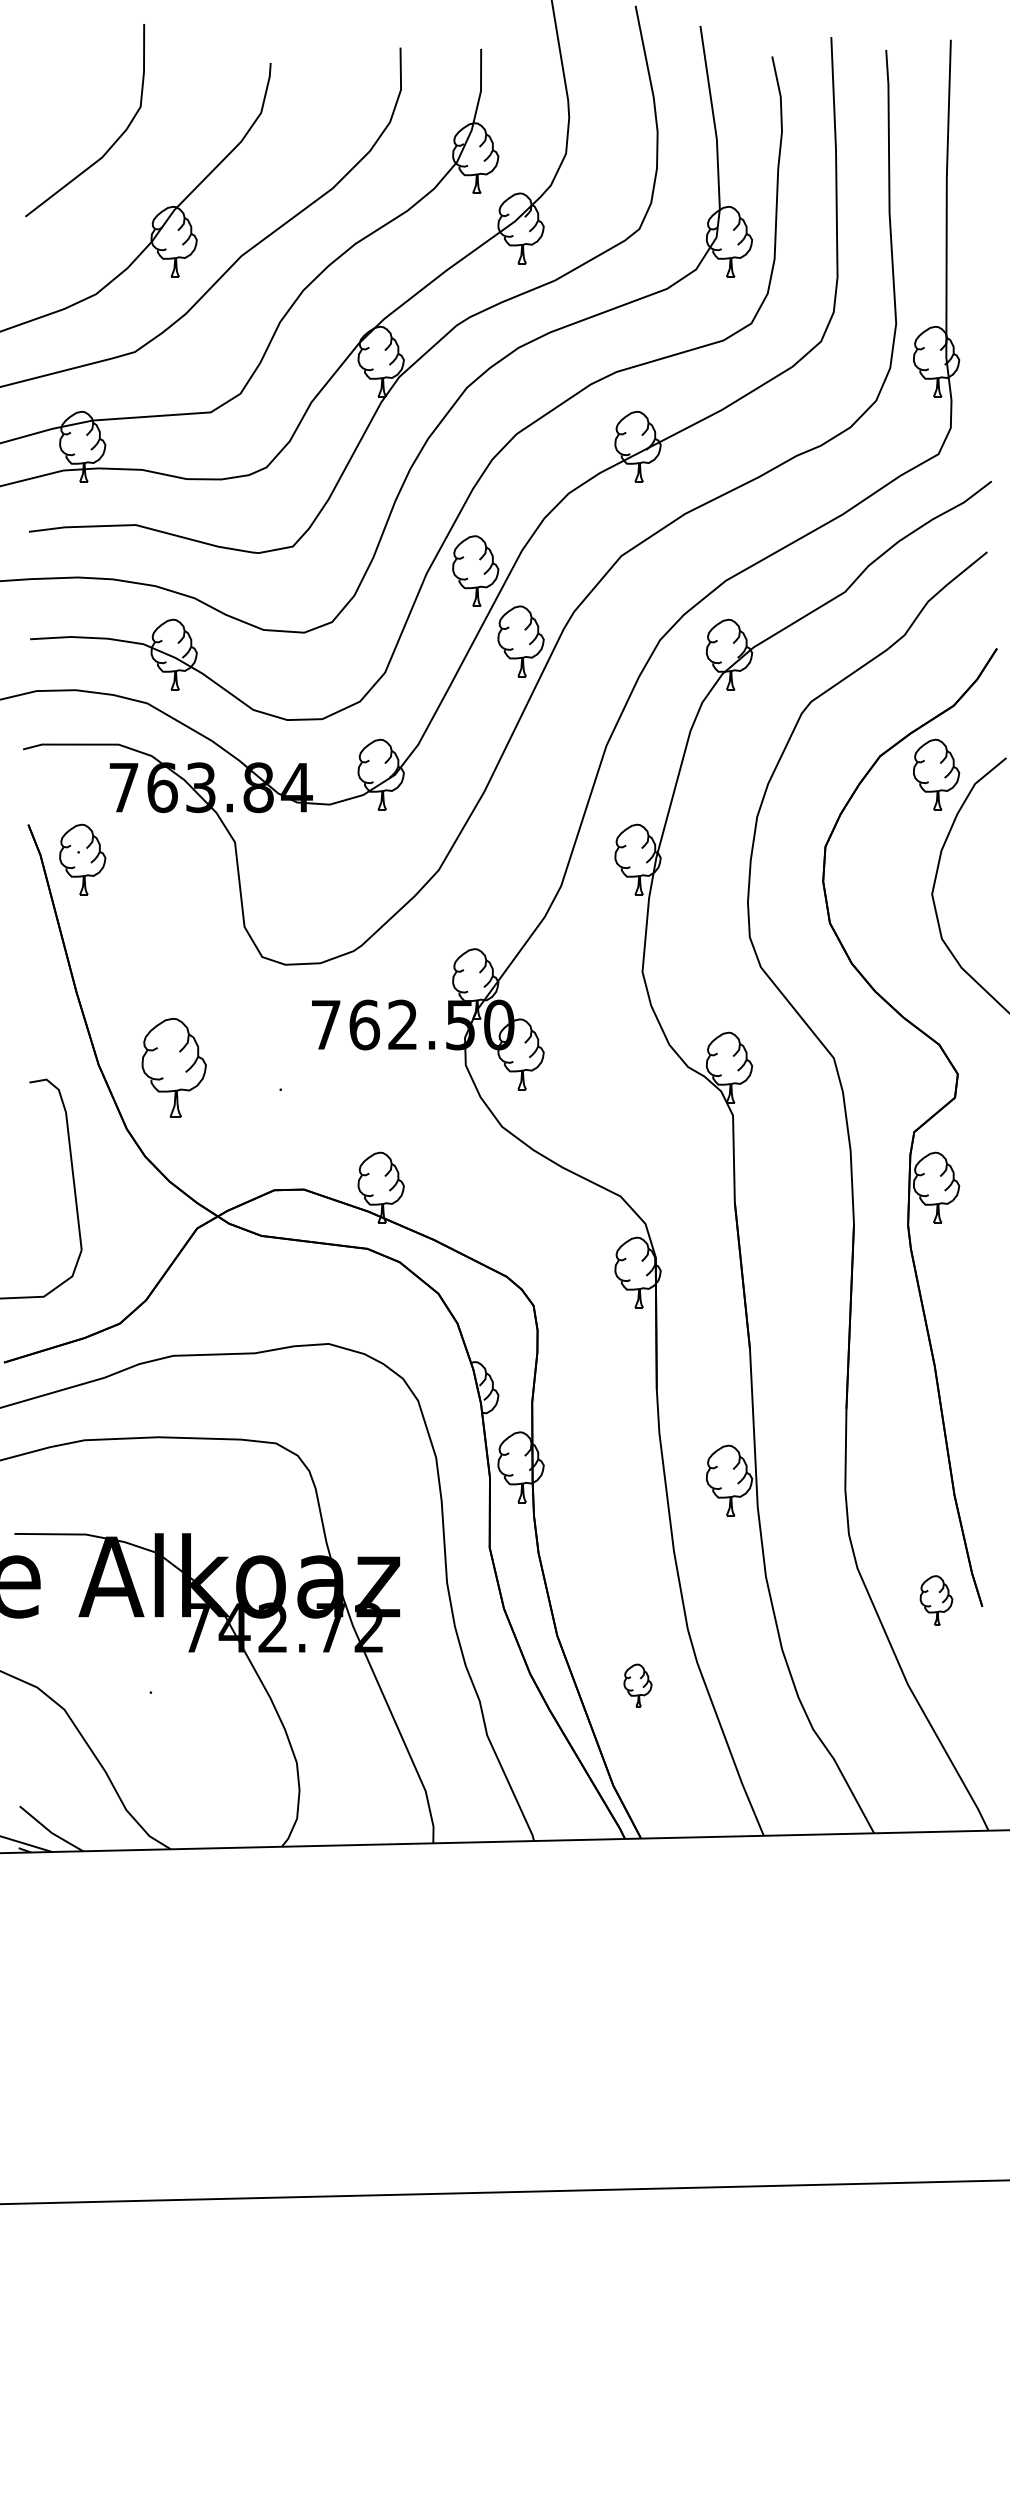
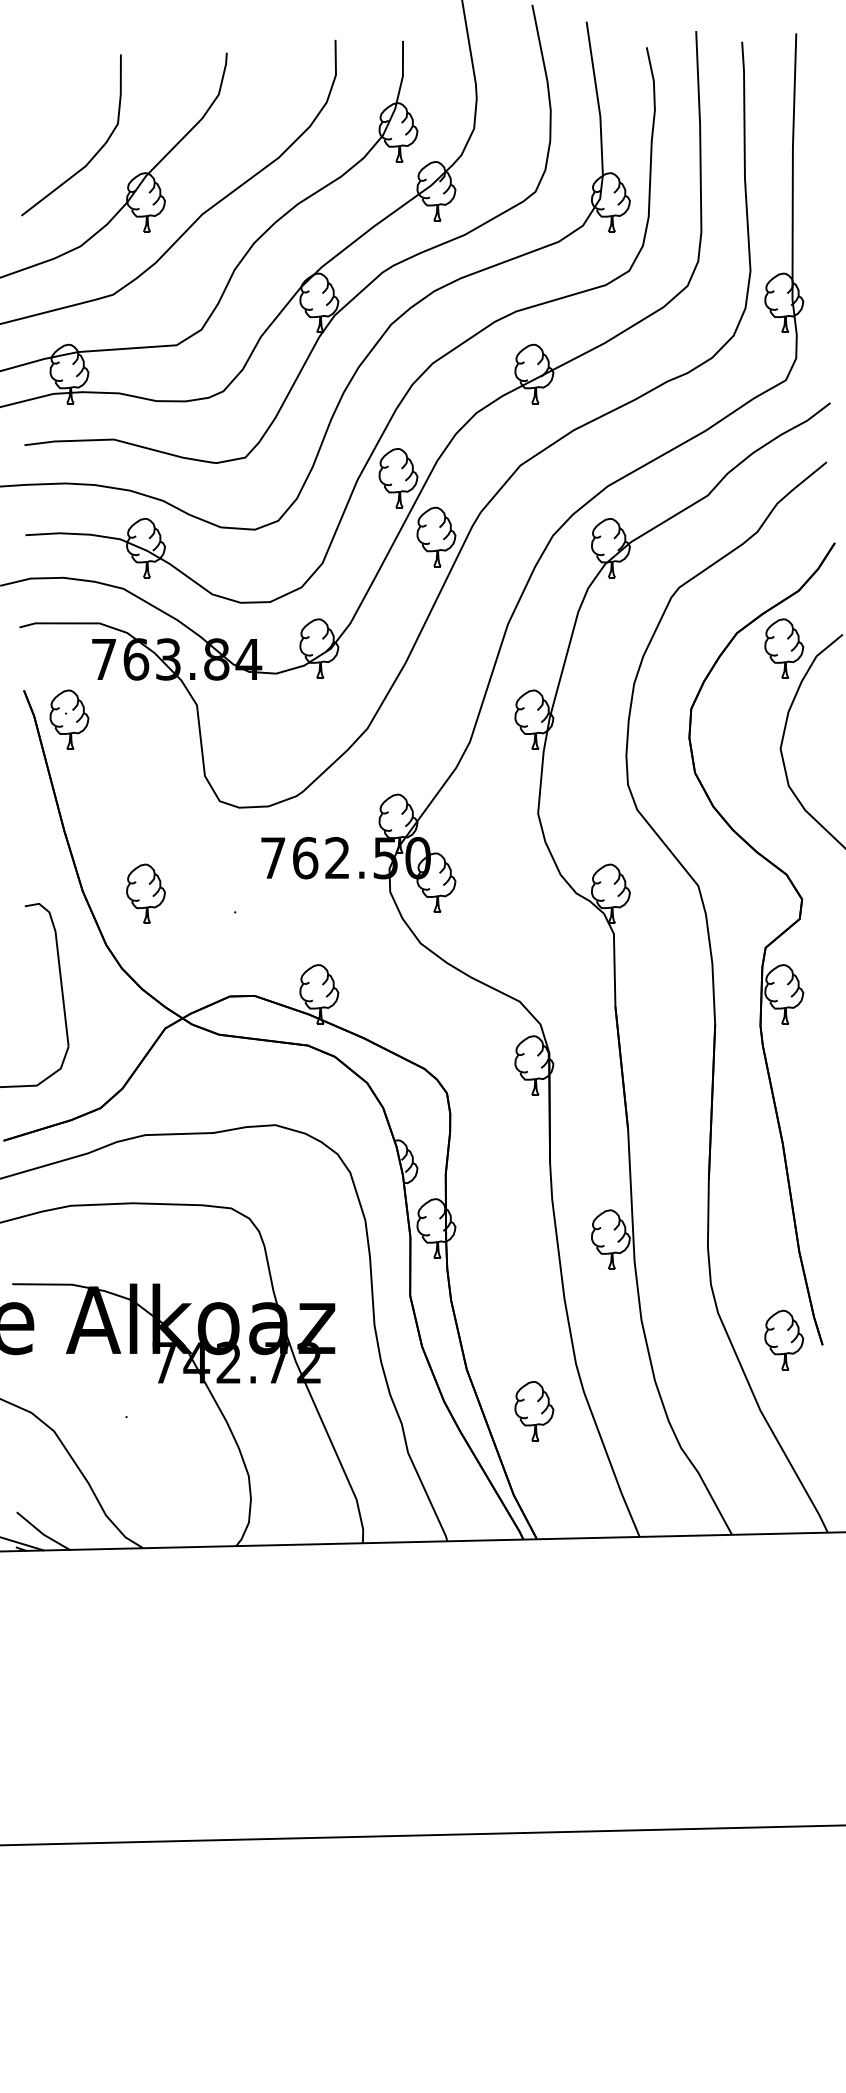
curve: (114, 141) -> (96, 152), moved
part: (173, 1067) -> (145, 893), size x0.71
part: (936, 1600) -> (784, 1339), size x1.43
part: (637, 1685) -> (533, 1411), size x1.67

